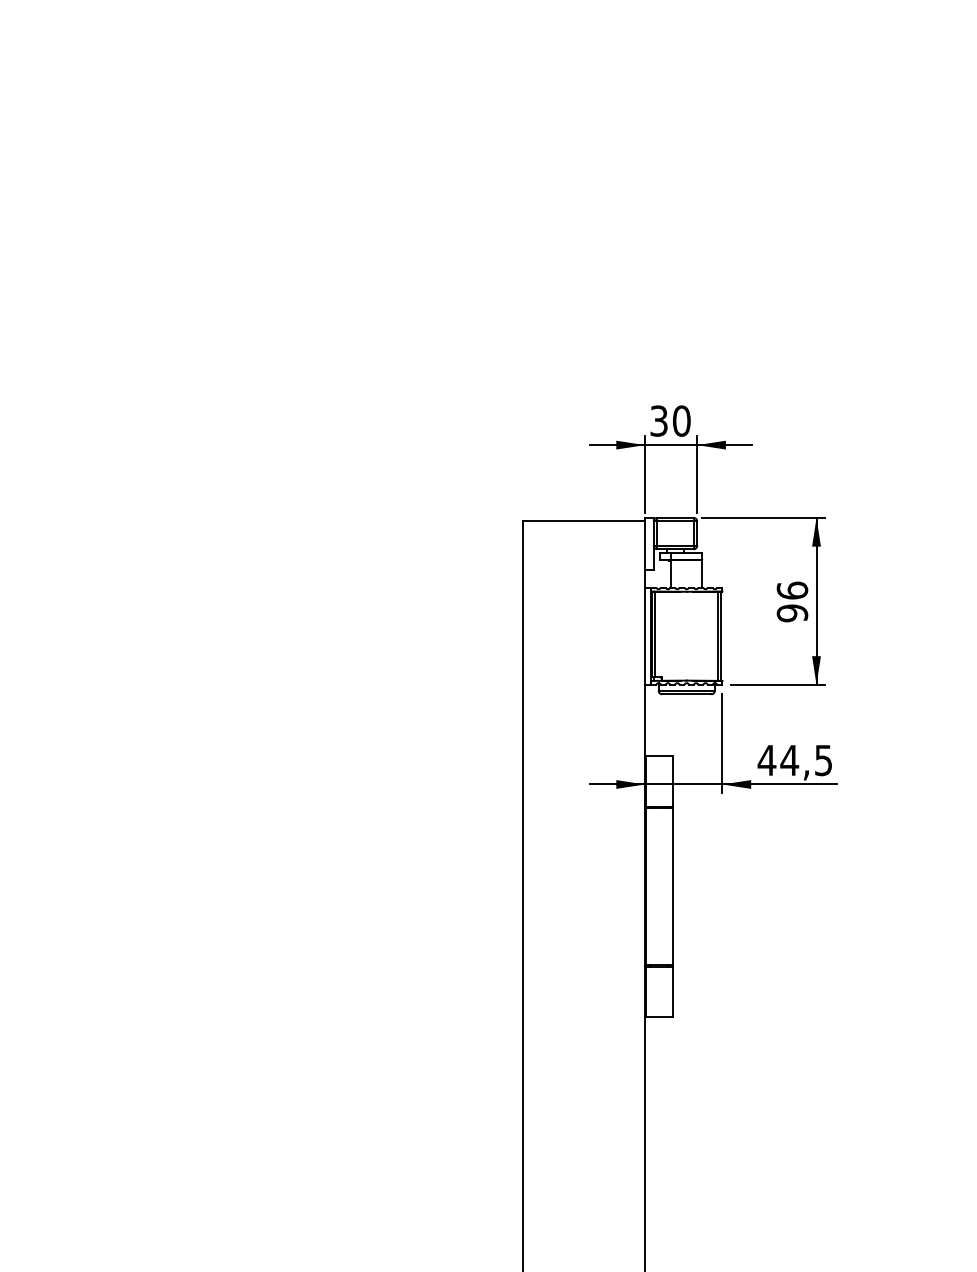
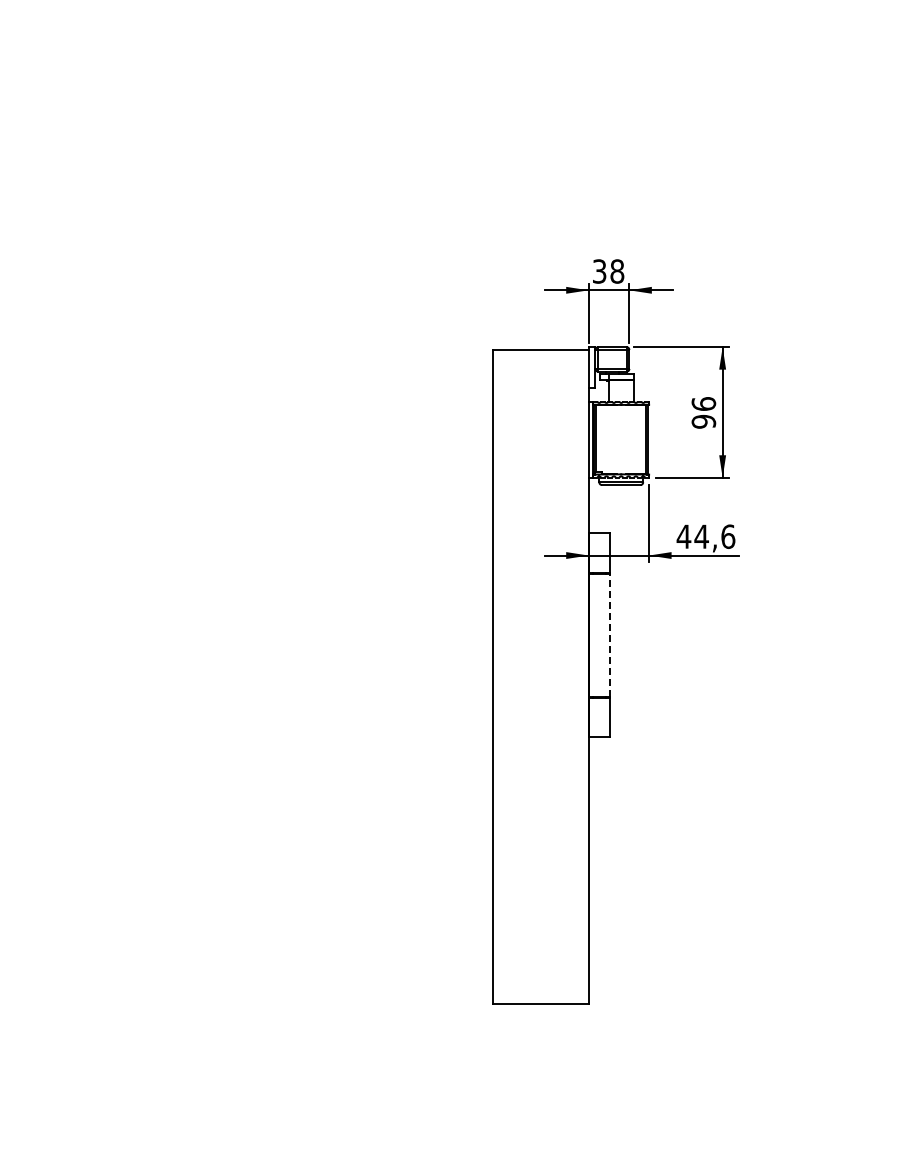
text: (681, 421) -> (617, 271), 30 -> 38
text: (823, 760) -> (728, 536), 44,5 -> 44,6
line: (673, 885) -> (610, 634), solid -> dashed

